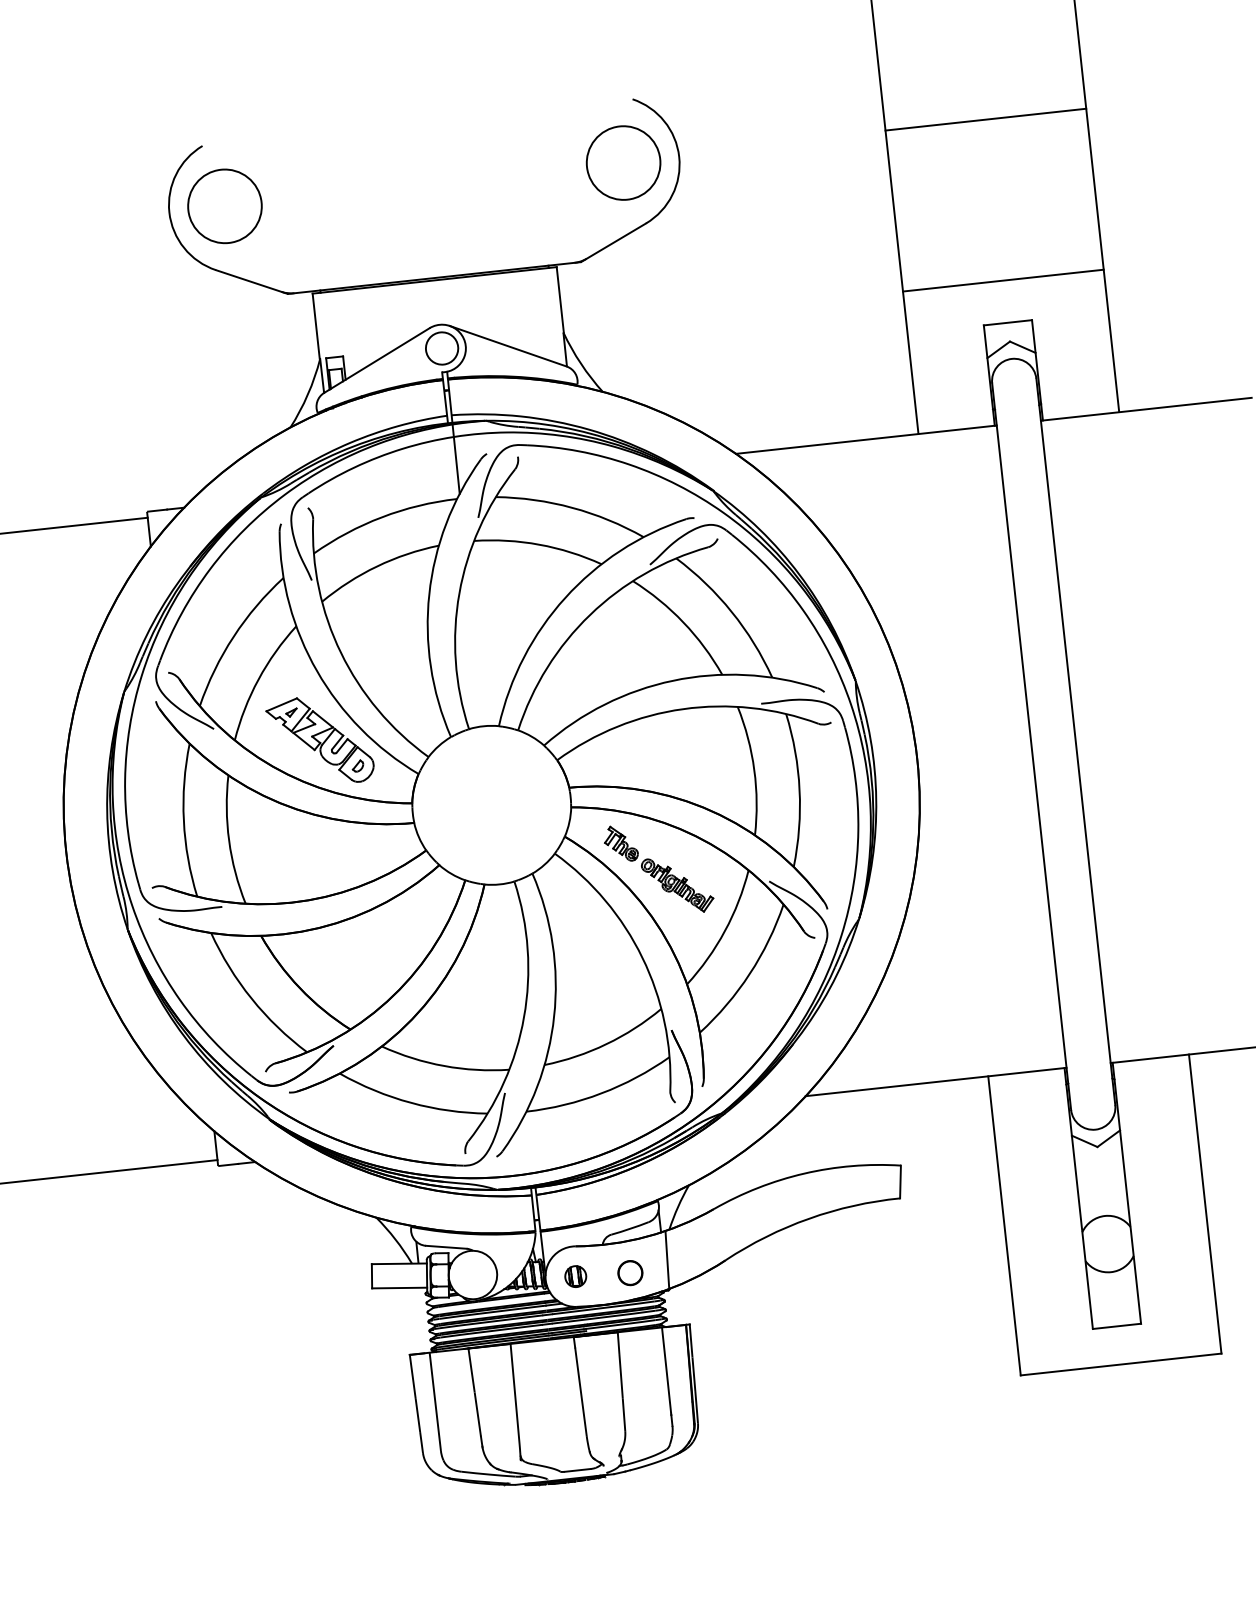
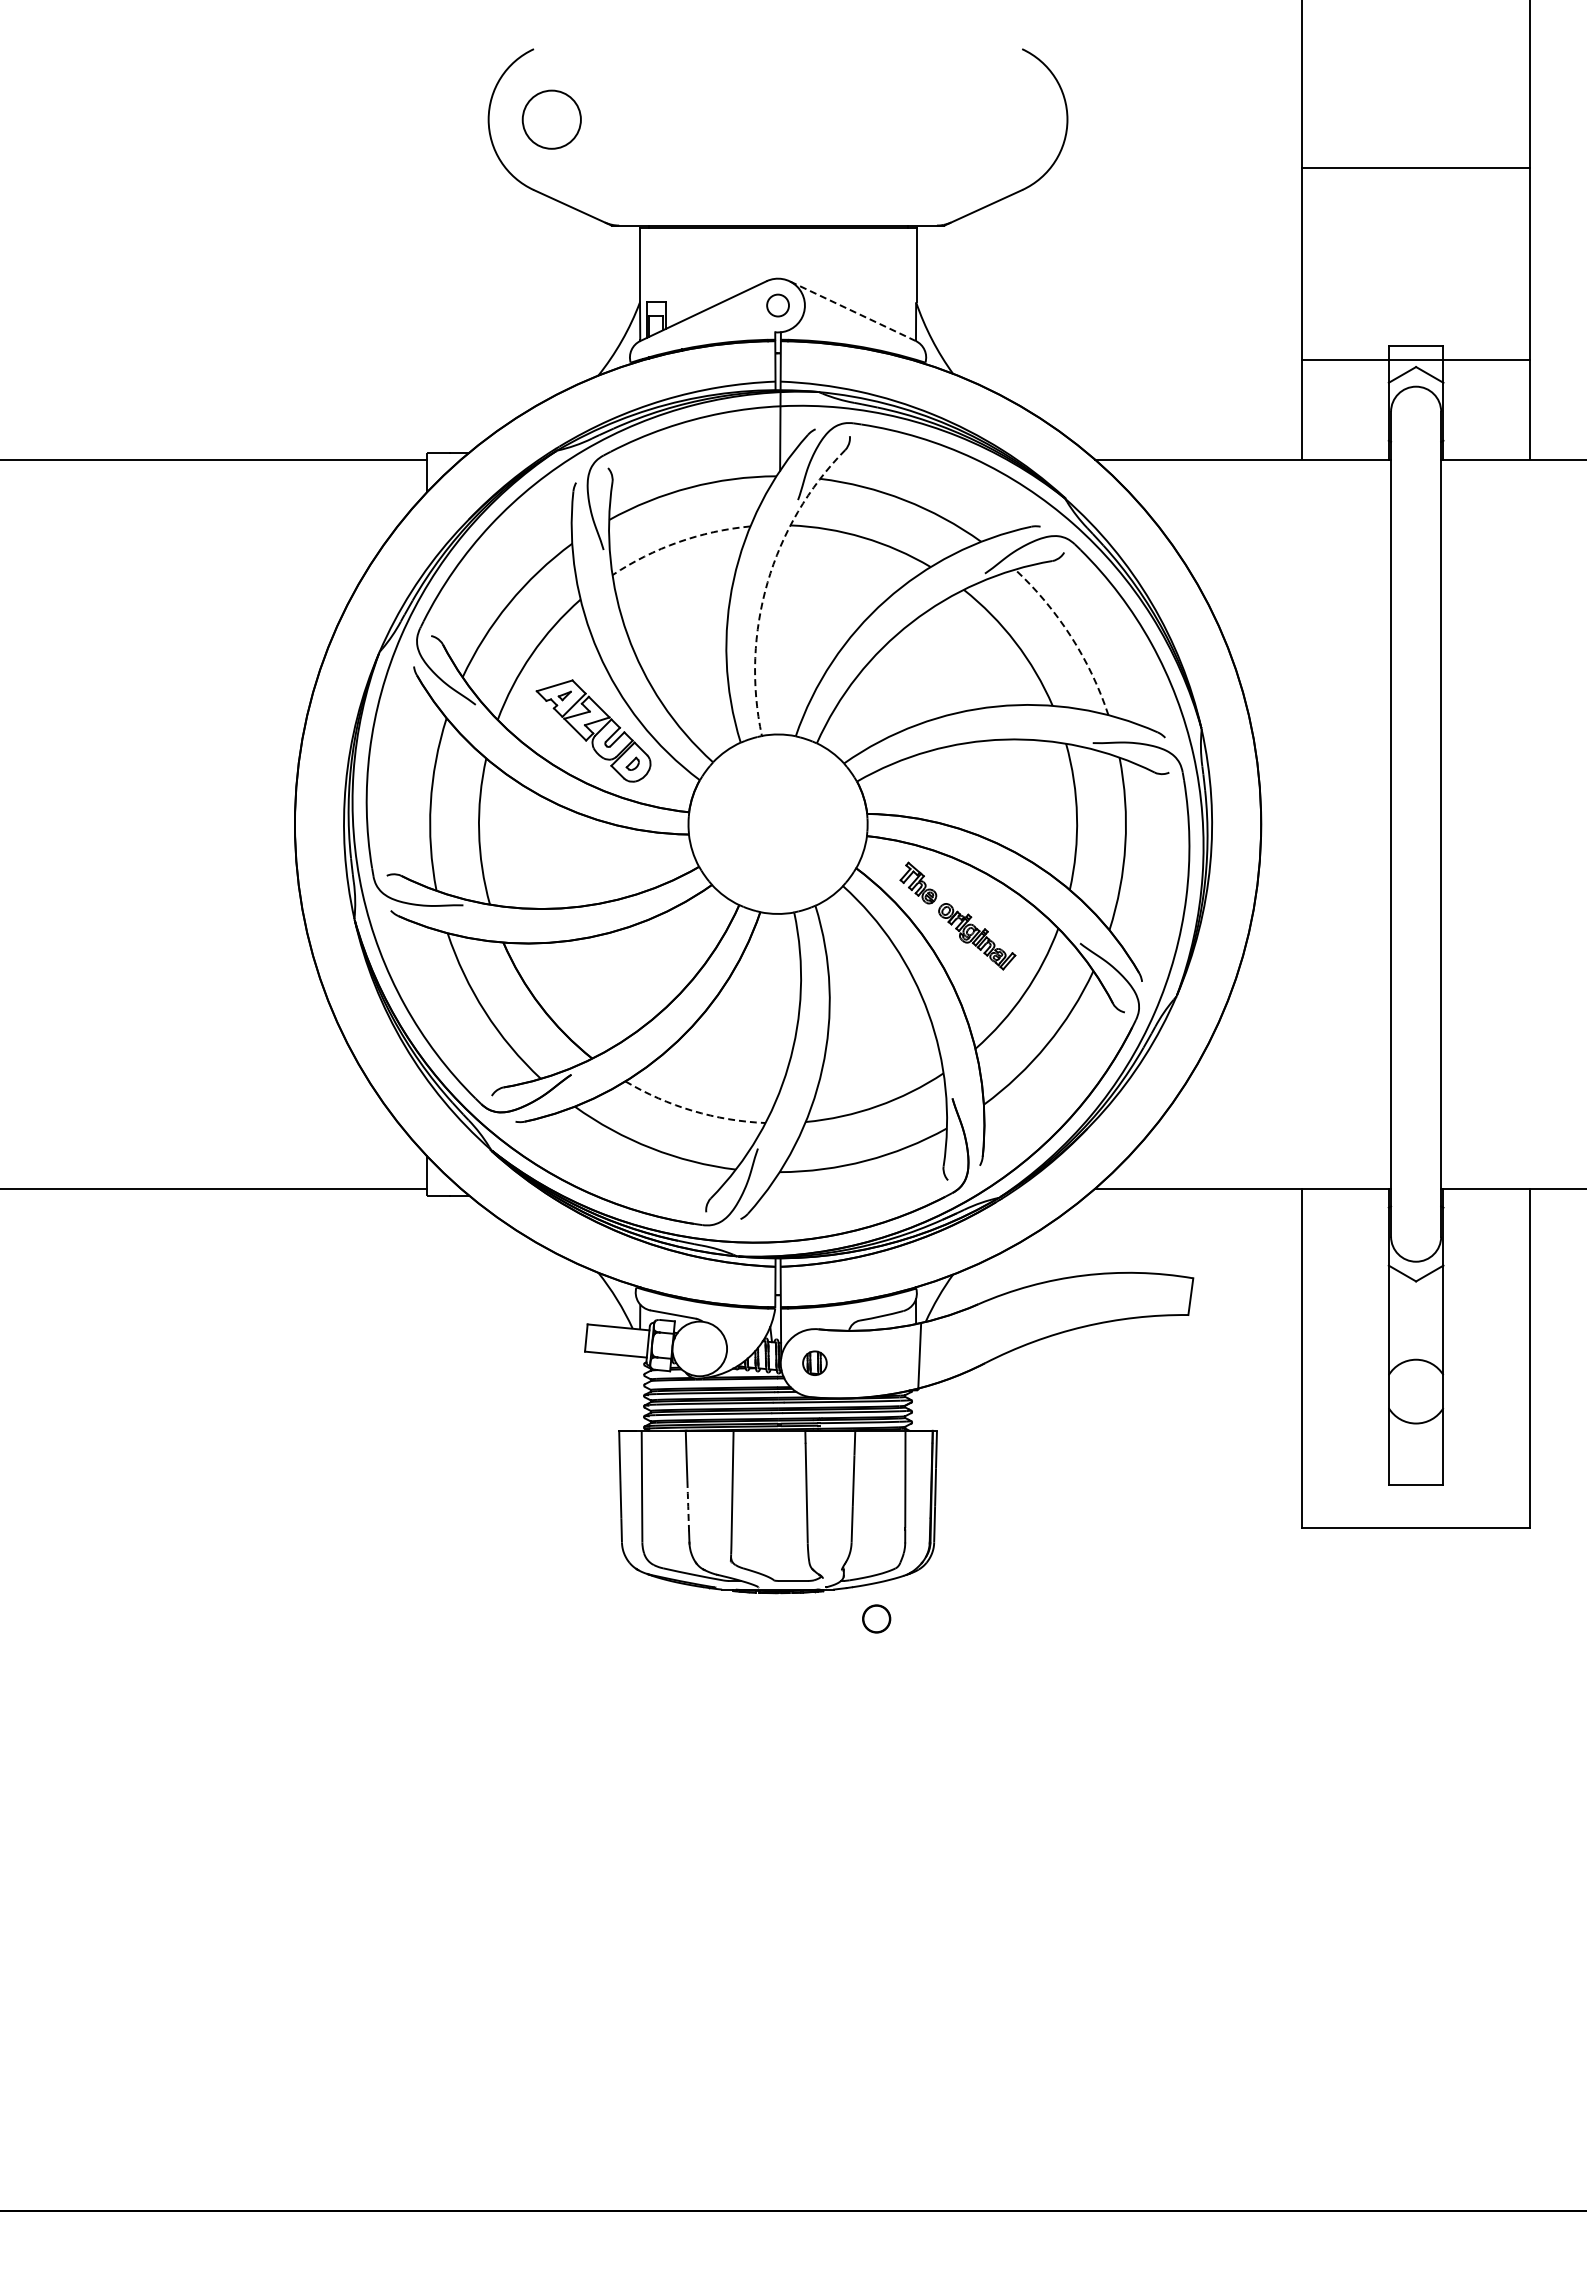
line: (986, 120) -> (1416, 168), moved
circle: (622, 163) -> (1003, 119), removed
circle: (224, 206) -> (551, 119), size x0.7
line: (1003, 280) -> (1416, 359), moved
line: (508, 346) -> (852, 311), solid -> dashed
circle: (441, 348) -> (777, 305), size x0.6
arc: (377, 566) -> (678, 542), solid -> dashed
arc: (459, 593) -> (767, 582), solid -> dashed
arc: (732, 611) -> (1071, 636), solid -> dashed
arc: (443, 1065) -> (692, 1110), solid -> dashed
circle: (630, 1272) -> (876, 1618), moved
line: (478, 1414) -> (688, 1506), solid -> dashed

